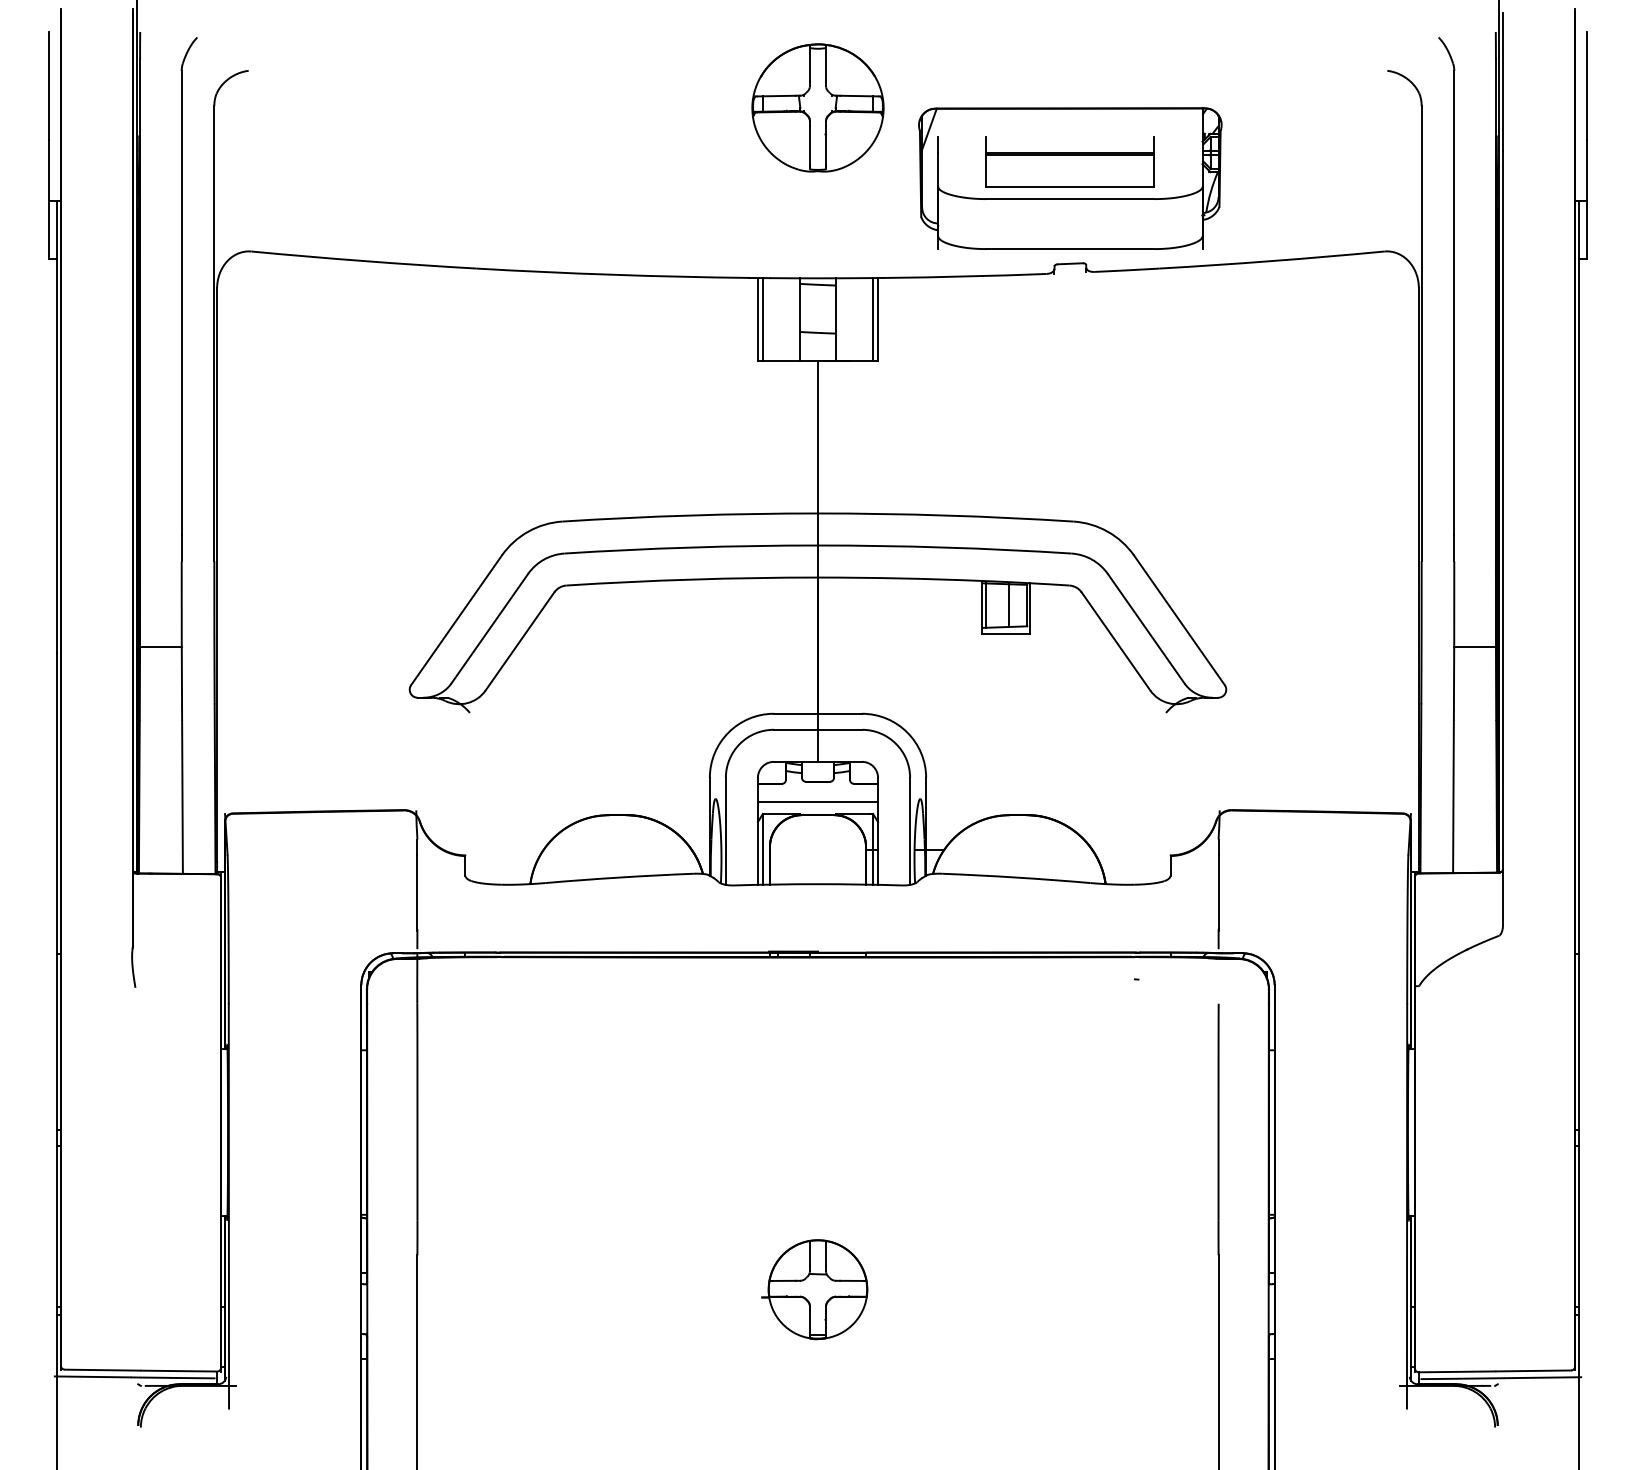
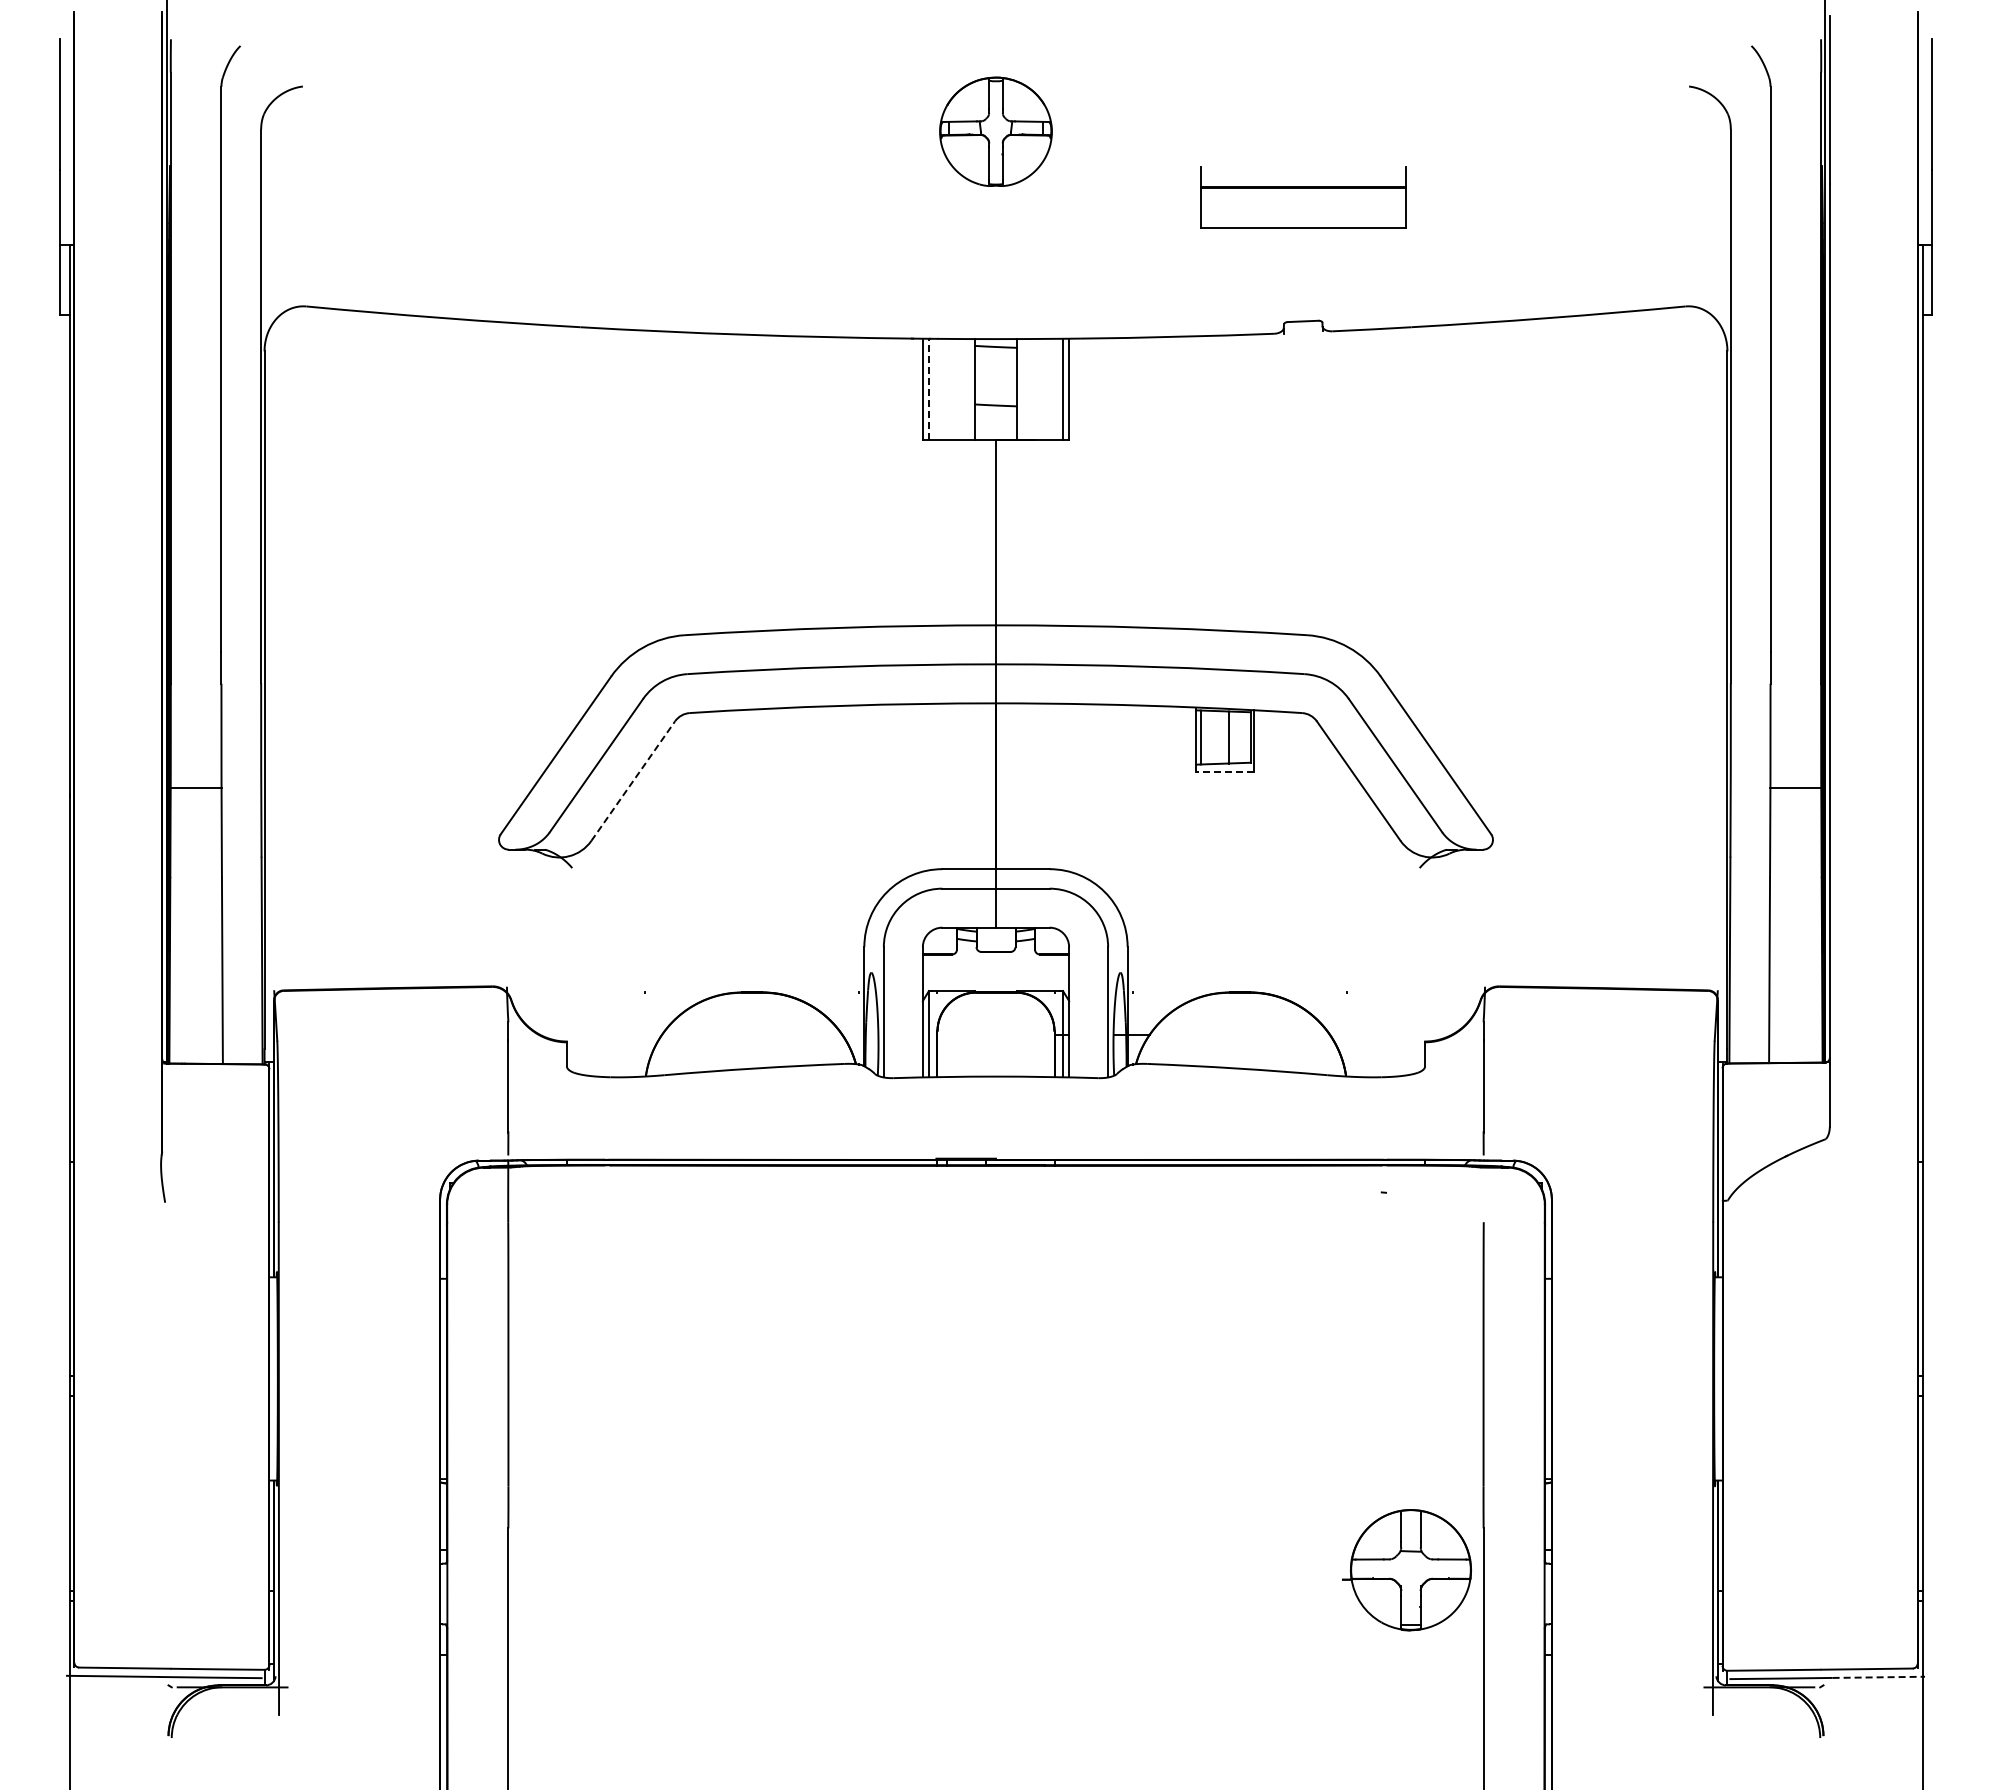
part: (817, 107) -> (995, 131), size x0.7
part: (1070, 178) -> (1303, 217), removed
line: (763, 319) -> (929, 389), solid -> dashed
line: (1005, 633) -> (1224, 771), solid -> dashed
line: (520, 641) -> (633, 781), solid -> dashed
line: (817, 801) -> (995, 976), removed
part: (814, 1289) -> (1406, 1570), moved
line: (1543, 1377) -> (1879, 1677), solid -> dashed

